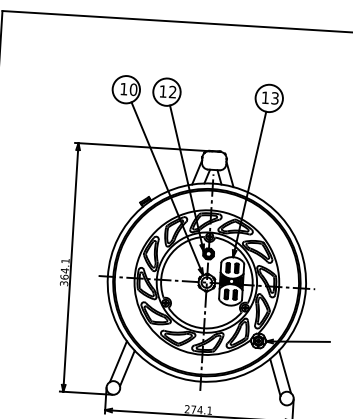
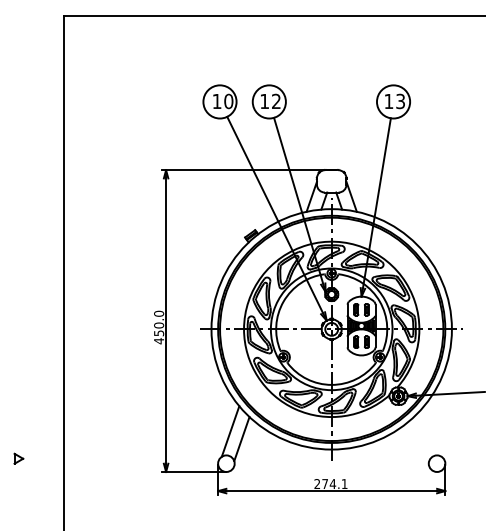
text: (65, 272) -> (159, 327), 364.1 -> 450.0
line: (284, 371) -> (432, 431), removed
line: (275, 377) -> (421, 439), removed

